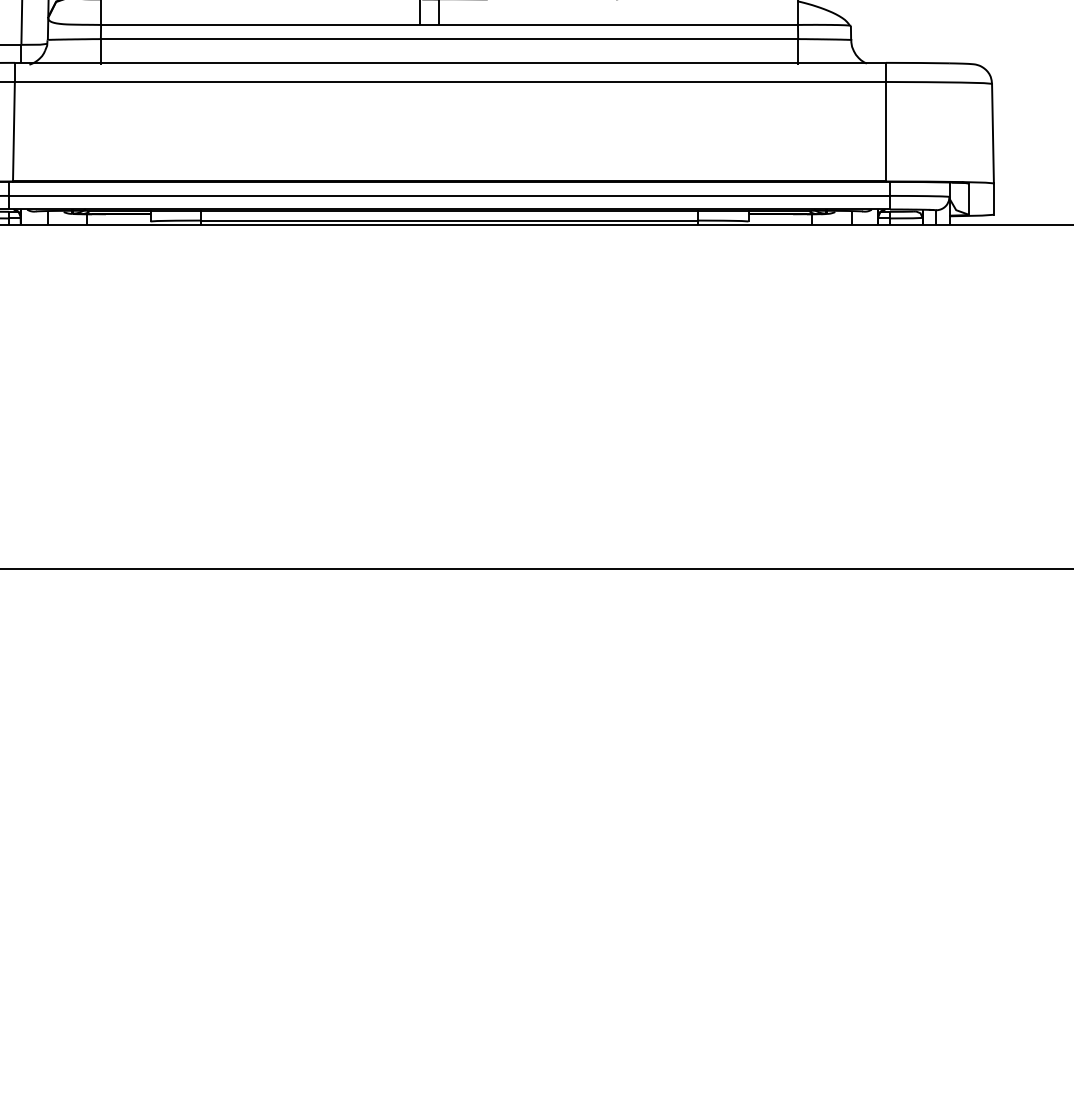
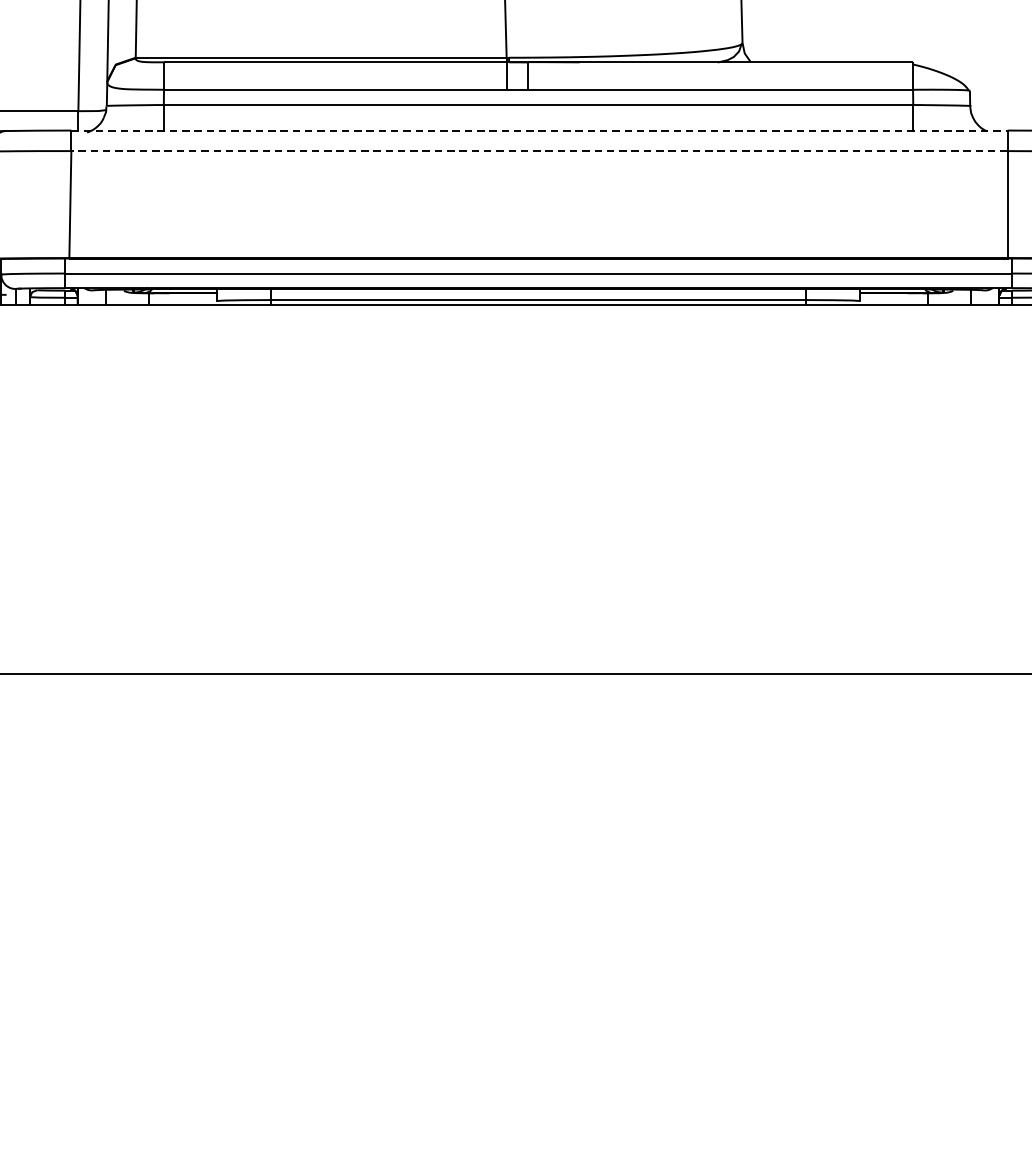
line: (450, 62) -> (539, 130), solid -> dashed
line: (450, 81) -> (539, 150), solid -> dashed

